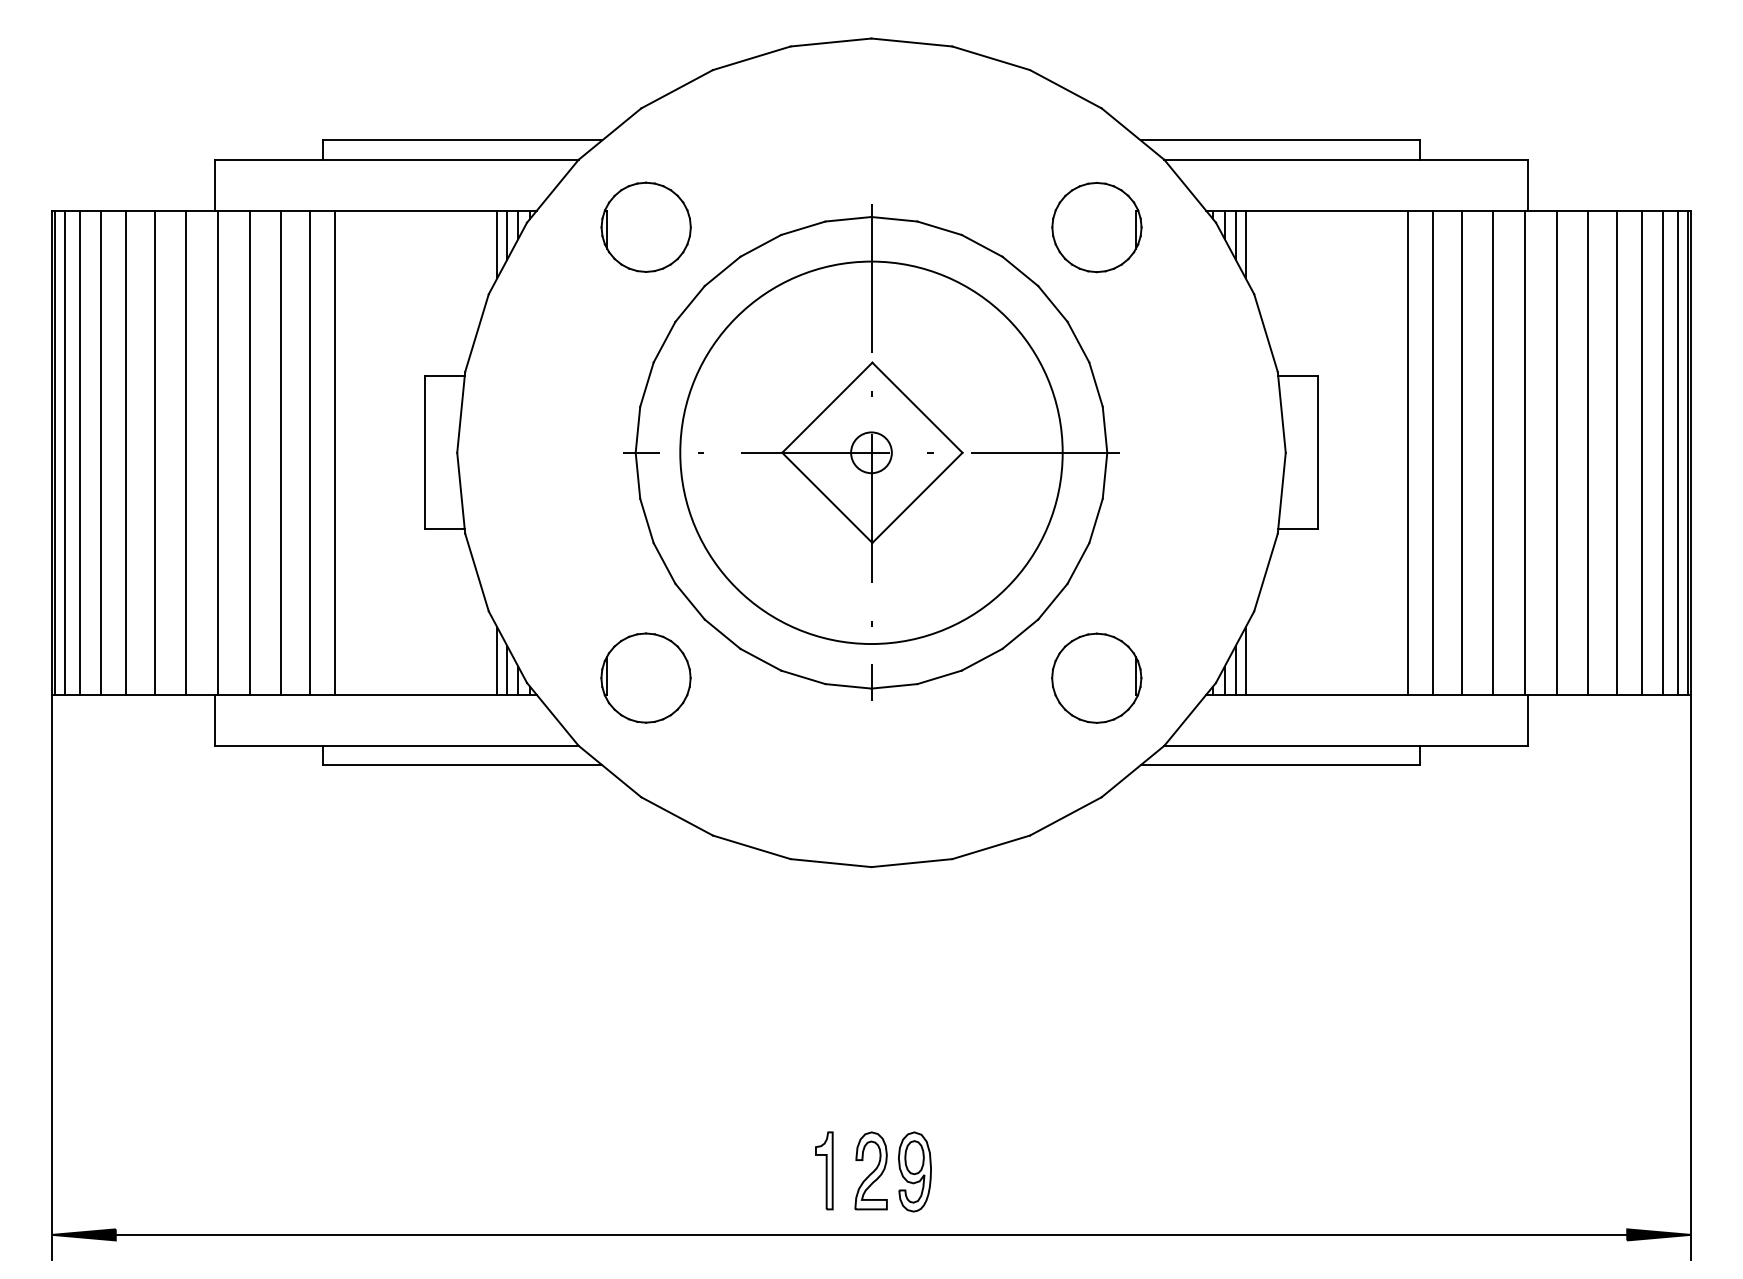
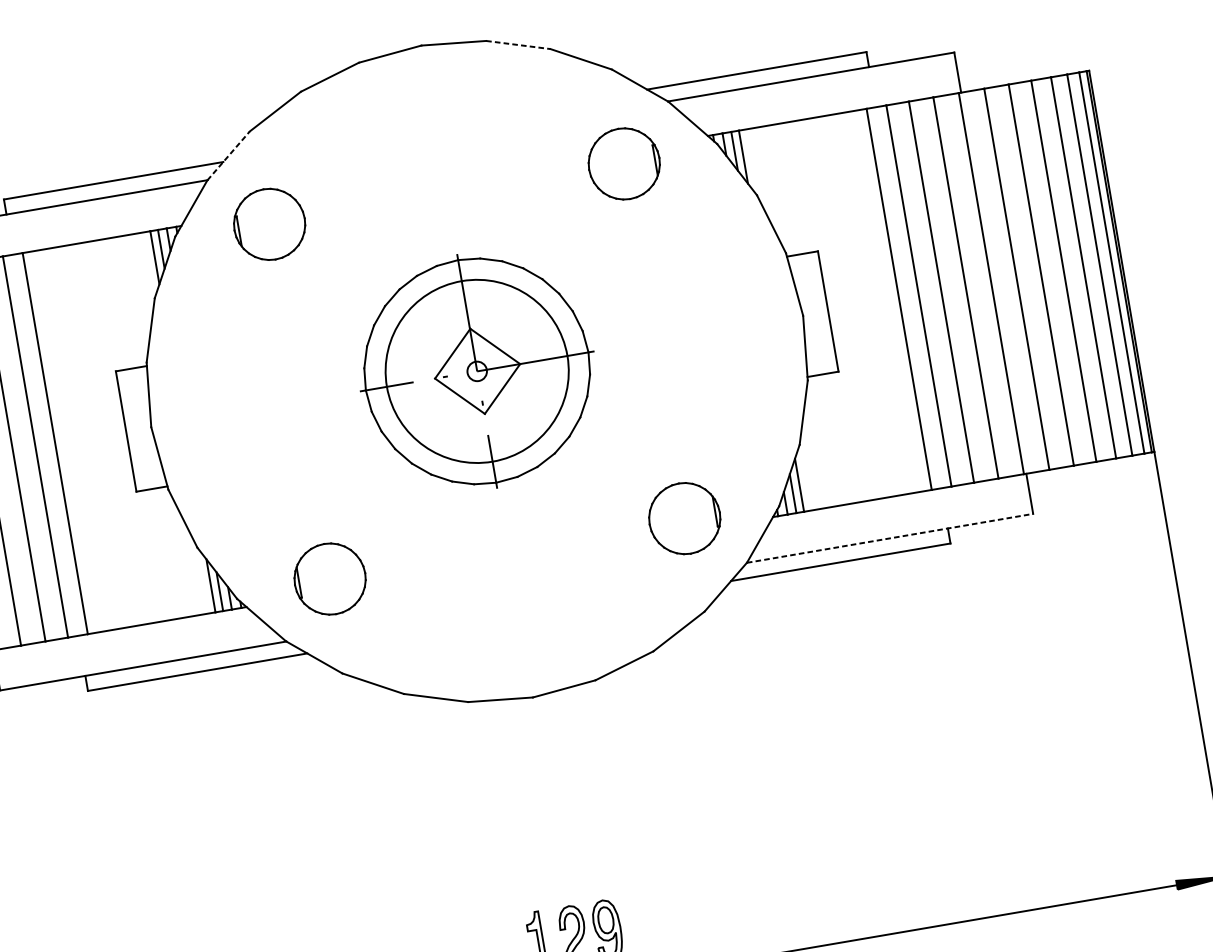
line: (991, 58) -> (518, 45), solid -> dashed
line: (609, 134) -> (228, 156), solid -> dashed
part: (871, 452) -> (477, 371), size x0.6
line: (1346, 746) -> (890, 538), solid -> dashed

